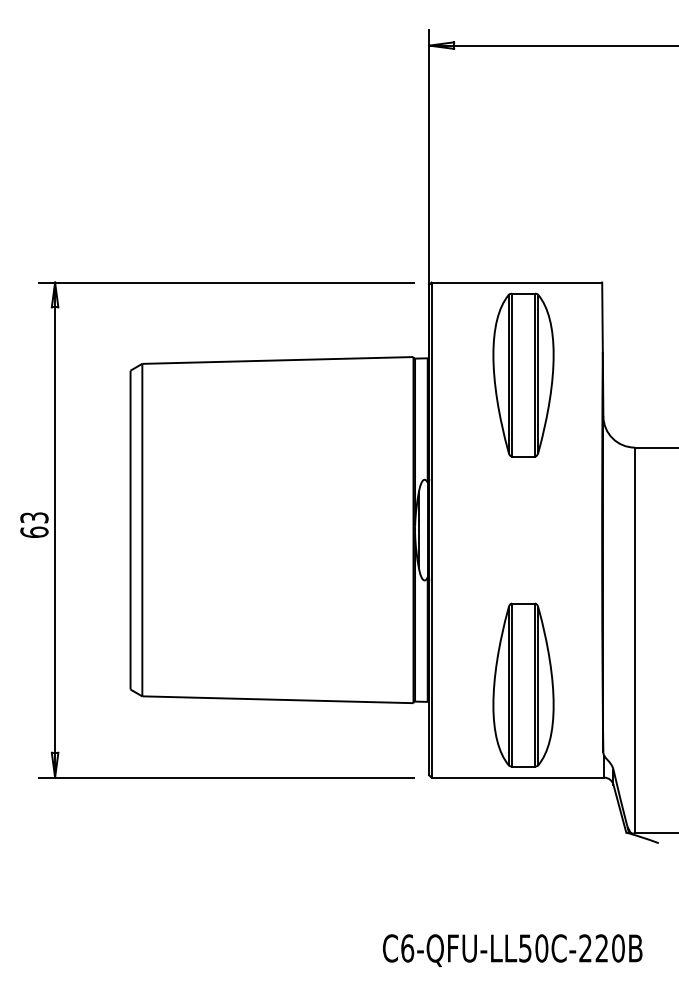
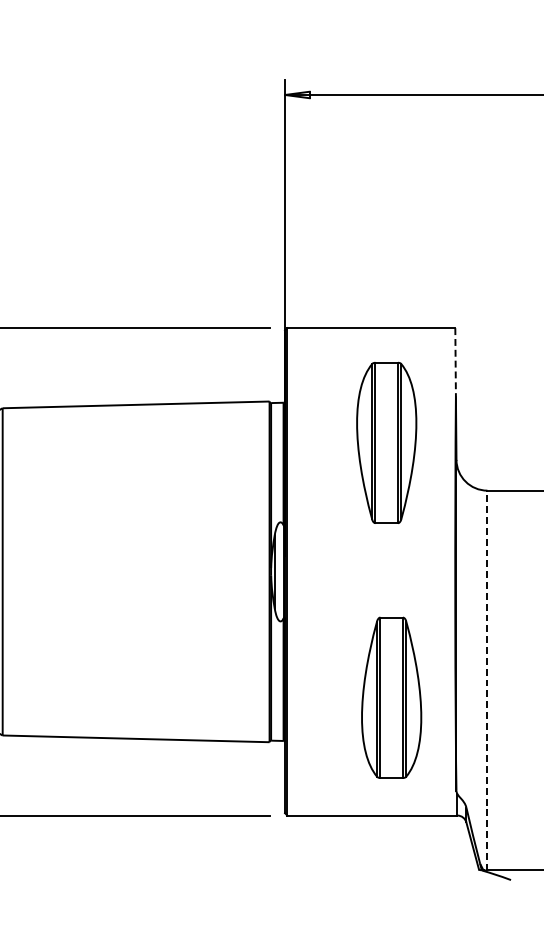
line: (602, 318) -> (455, 363), solid -> dashed
part: (523, 374) -> (386, 442), moved
line: (634, 640) -> (487, 680), solid -> dashed
part: (523, 684) -> (391, 697), moved

